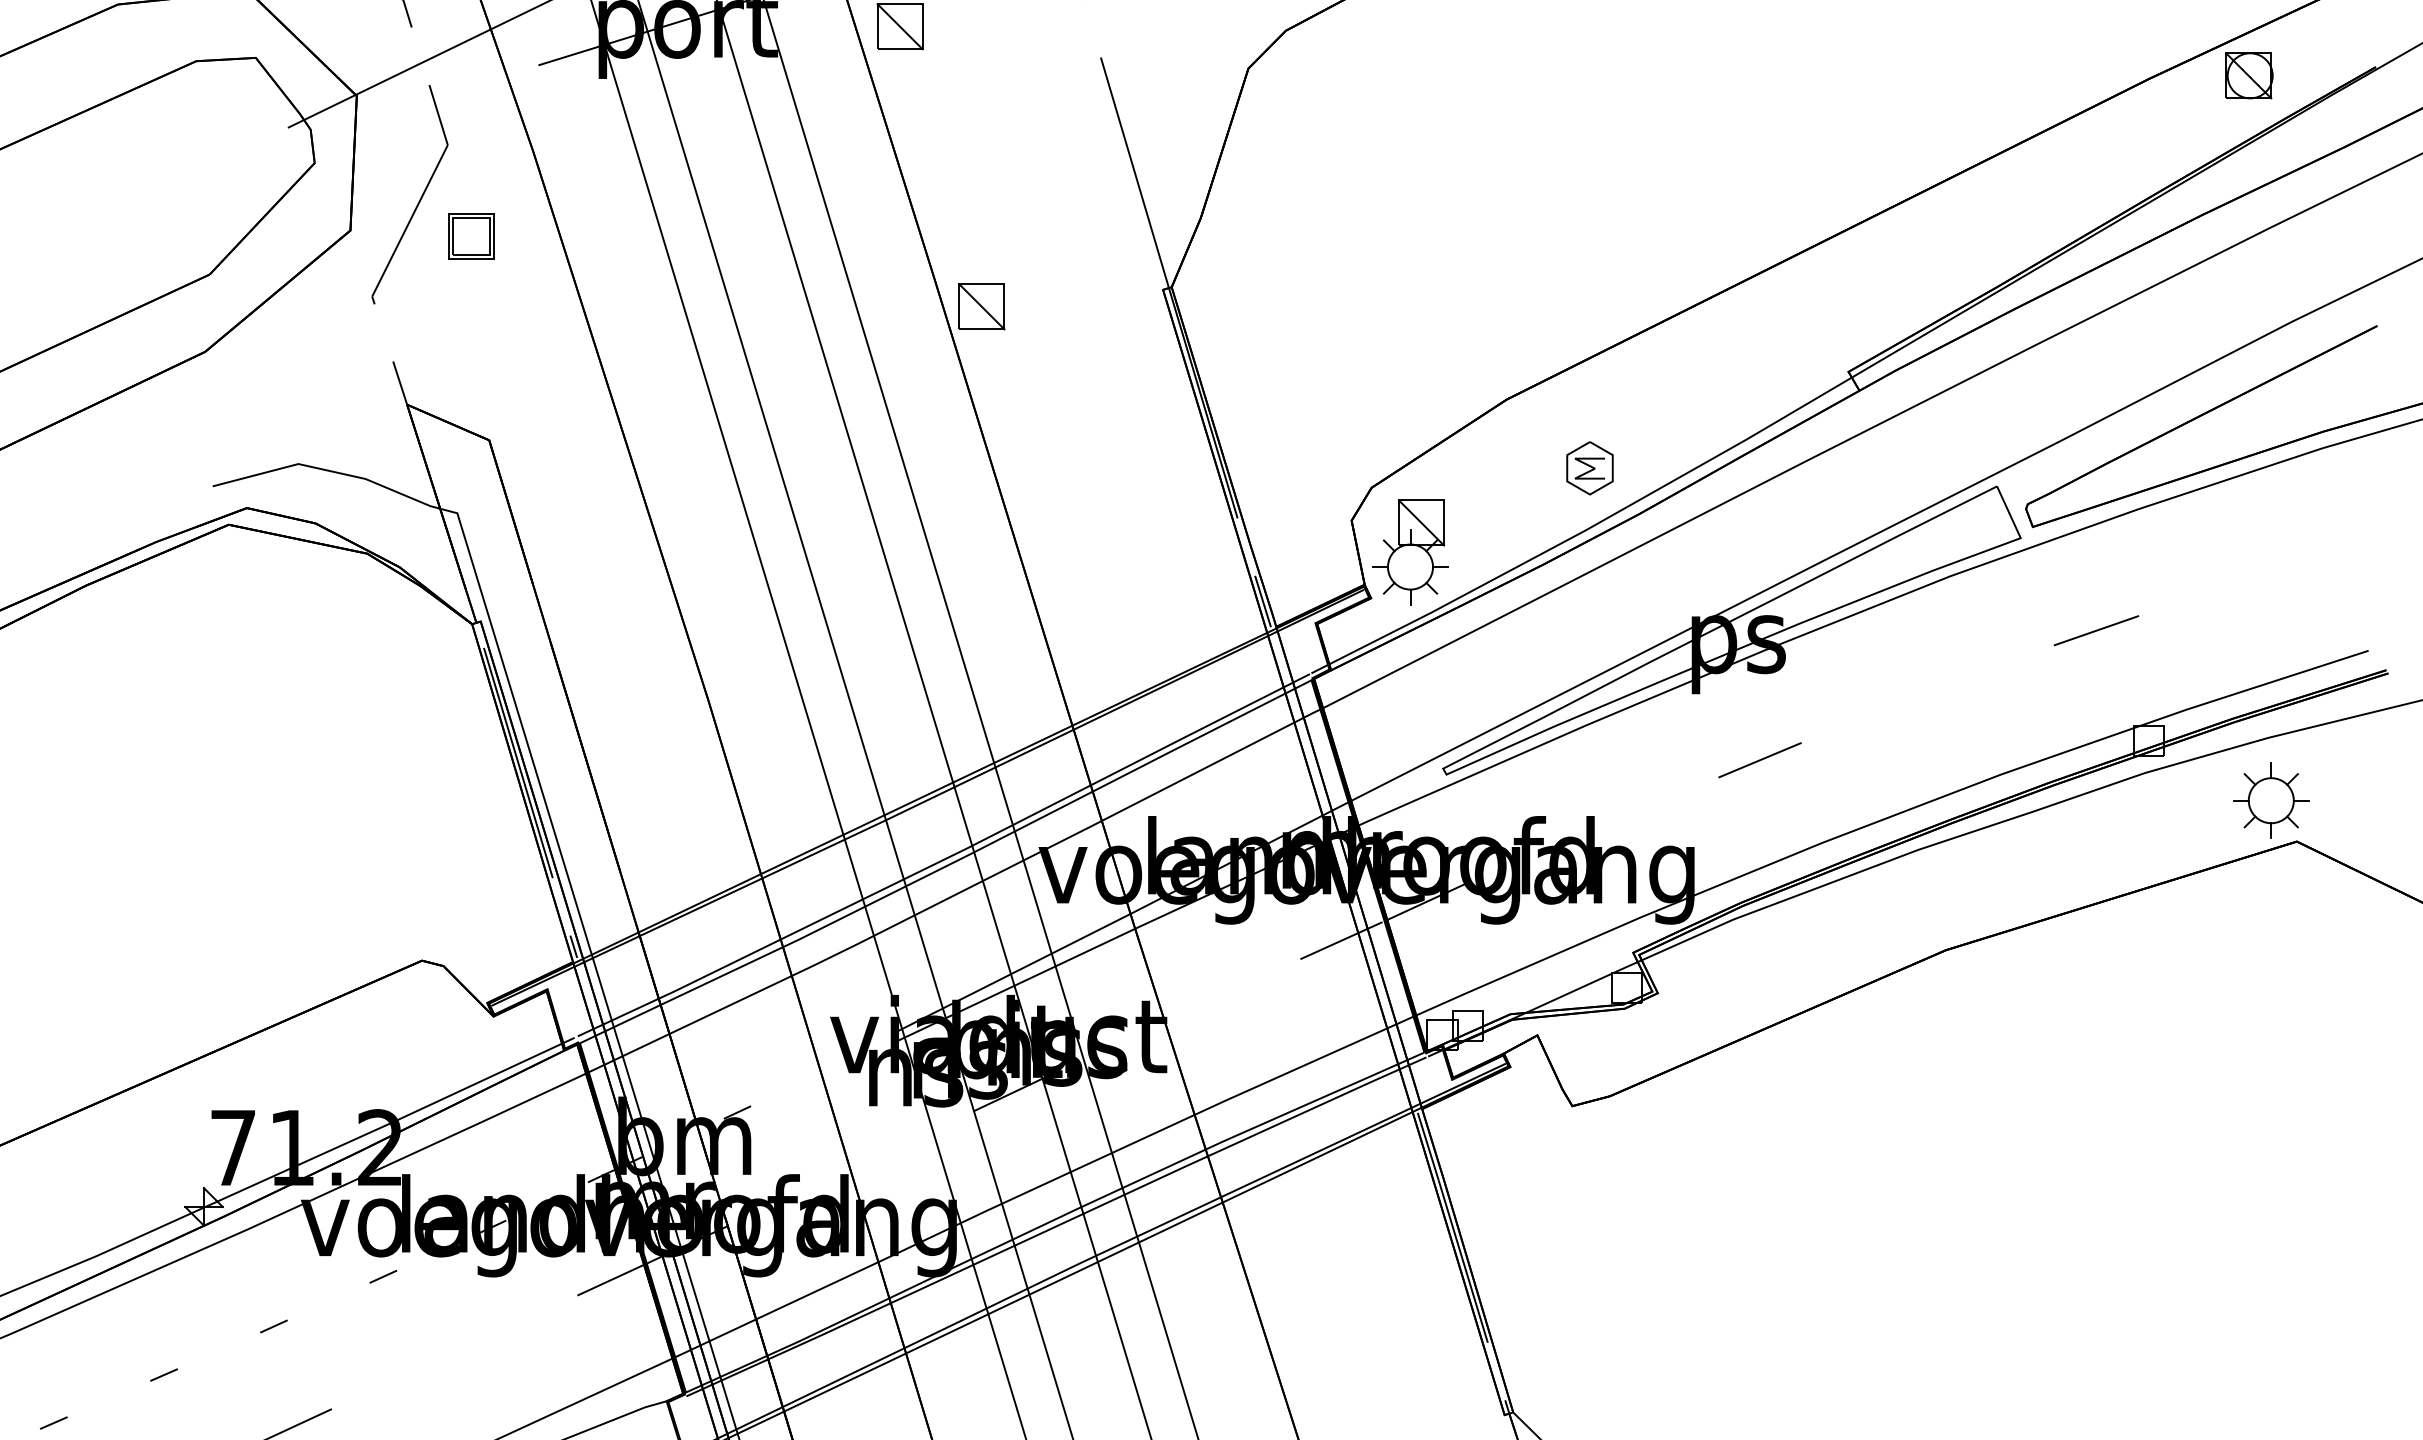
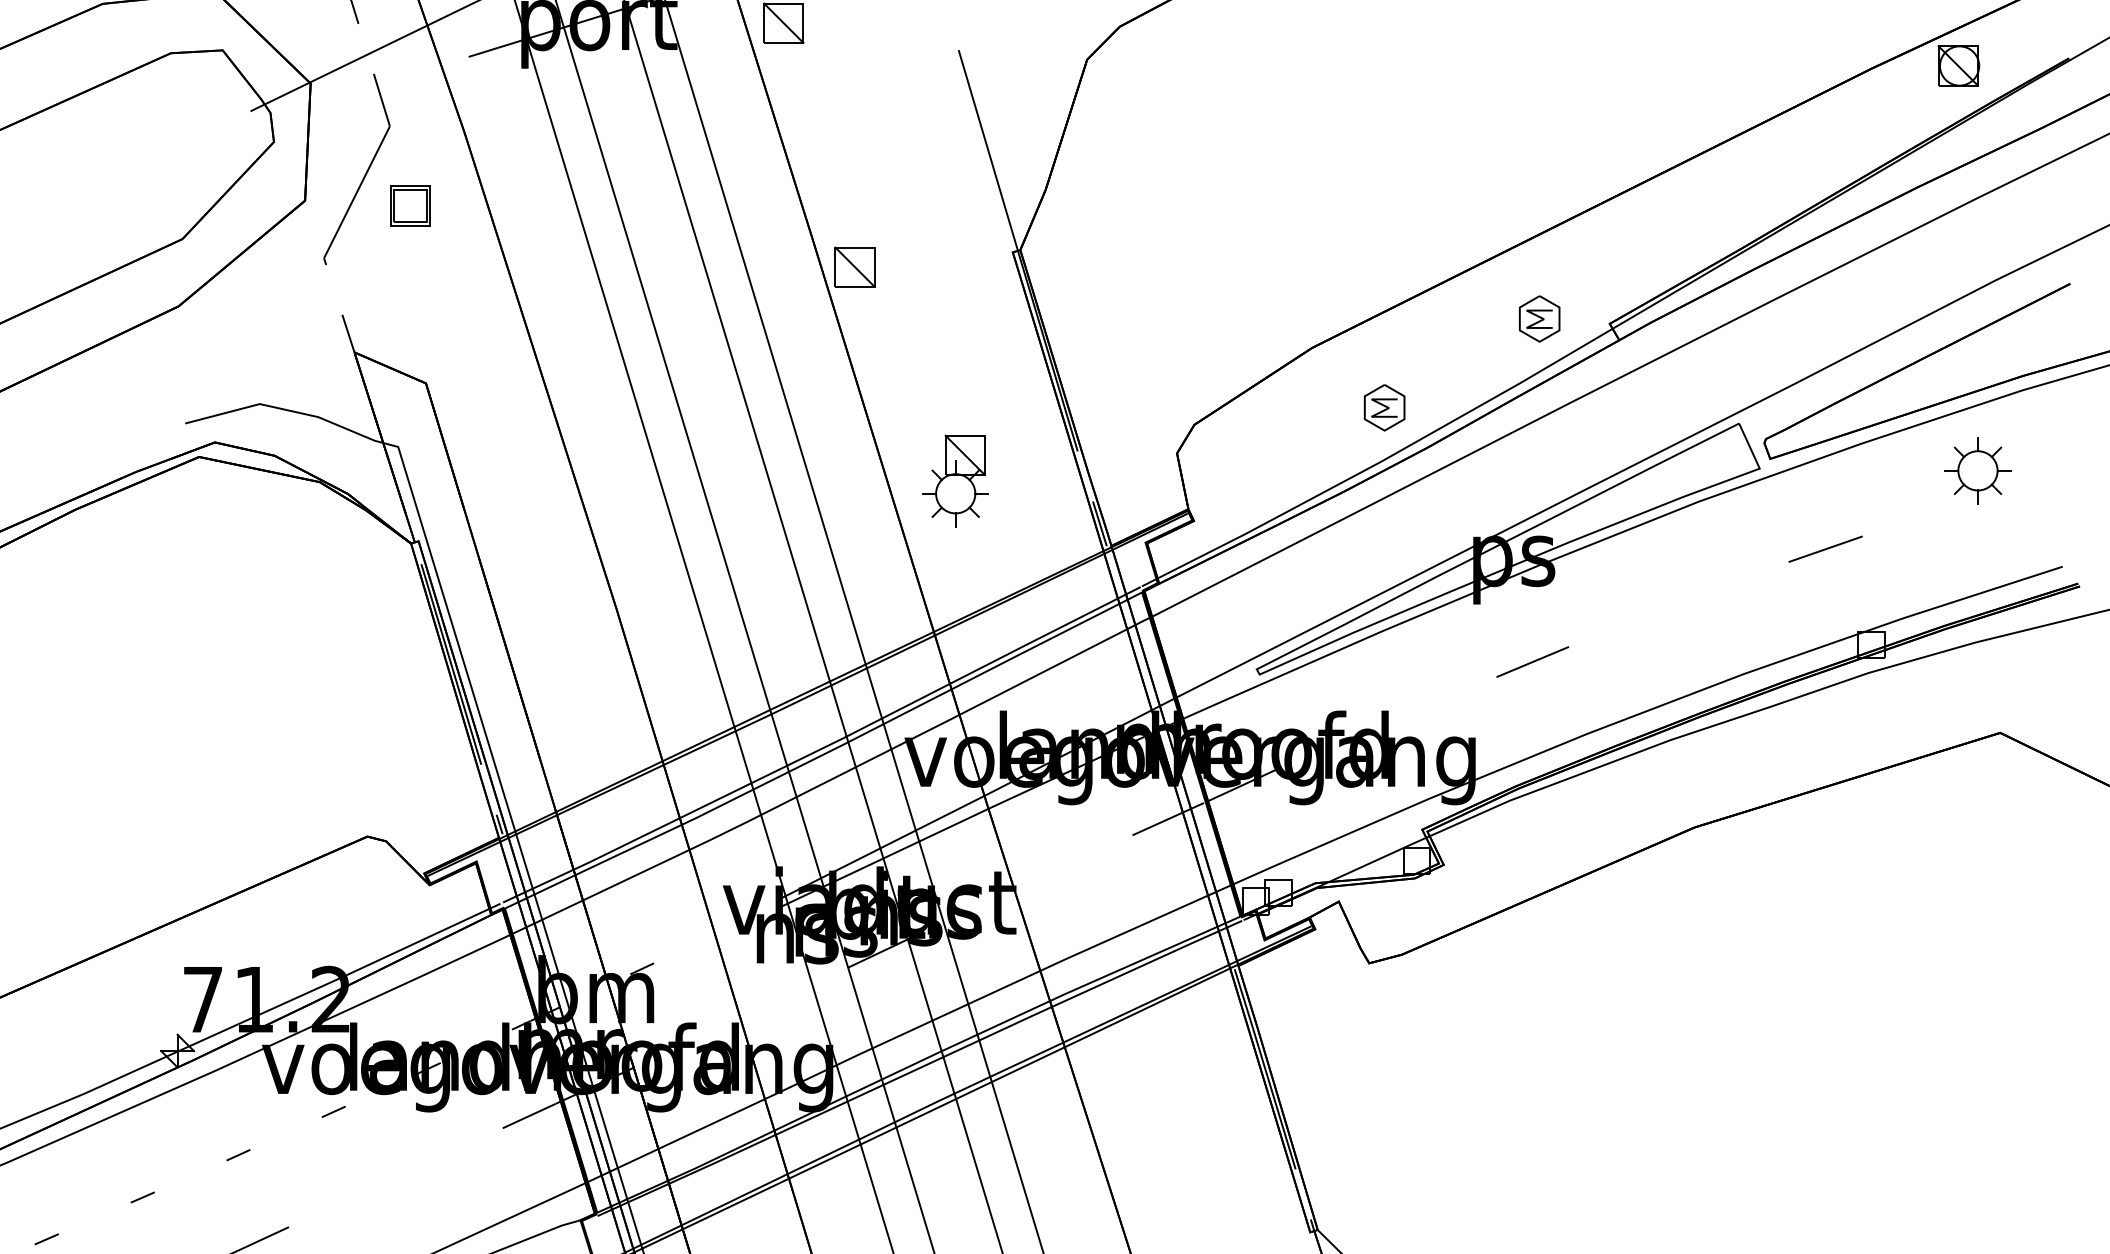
part: (1767, 366) -> (1539, 319), added
part: (1410, 552) -> (955, 481), moved
part: (2271, 800) -> (1978, 470), moved

